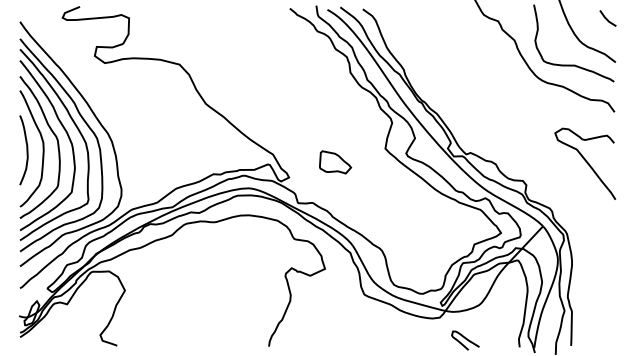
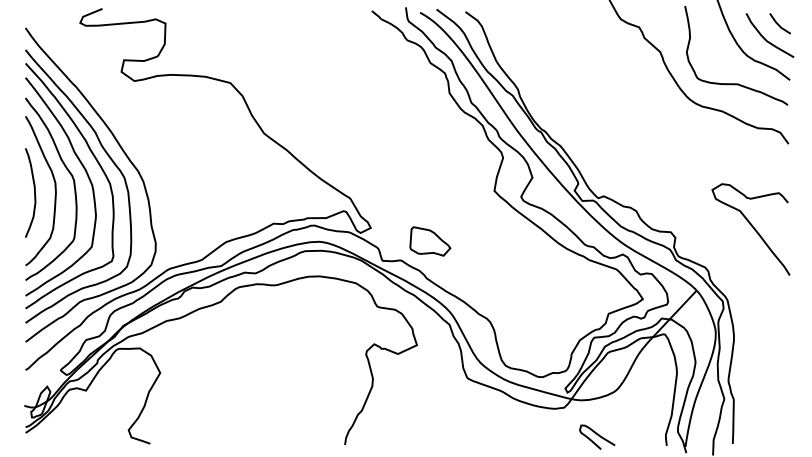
curve: (596, 29) -> (765, 38), added
part: (335, 162) -> (430, 241), moved
curve: (586, 162) -> (752, 227), moved

